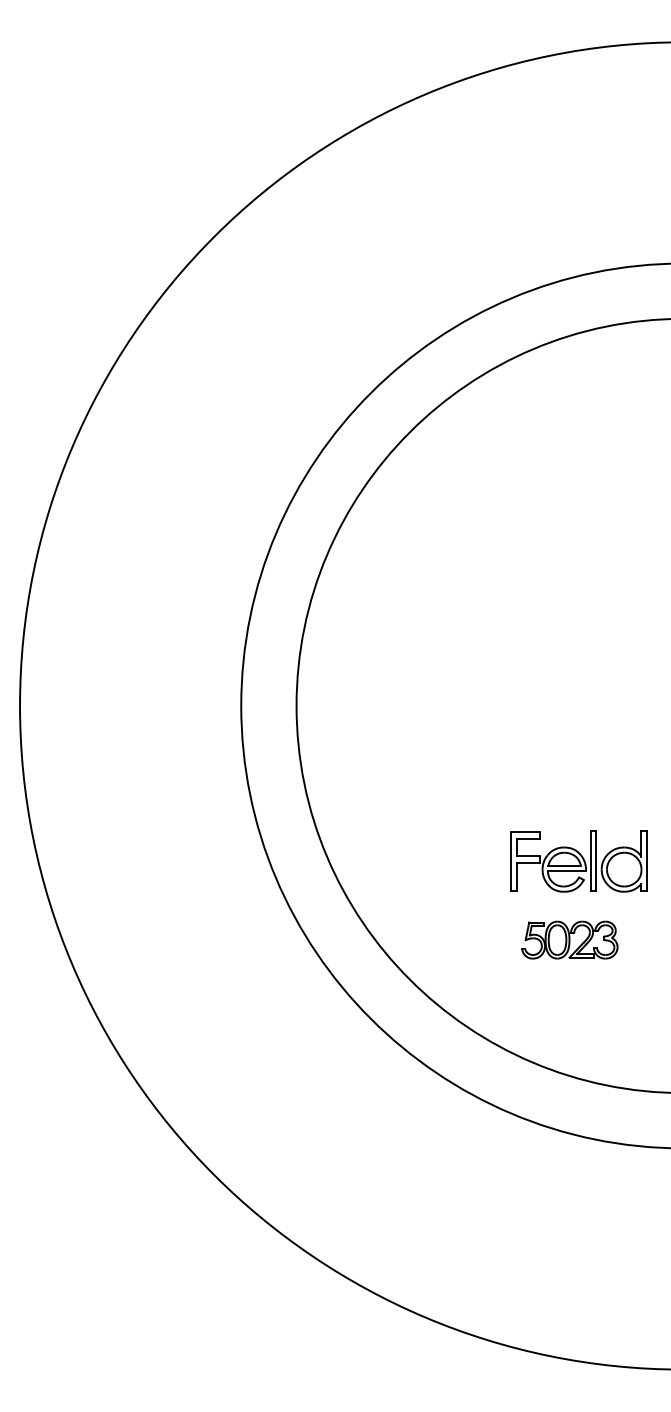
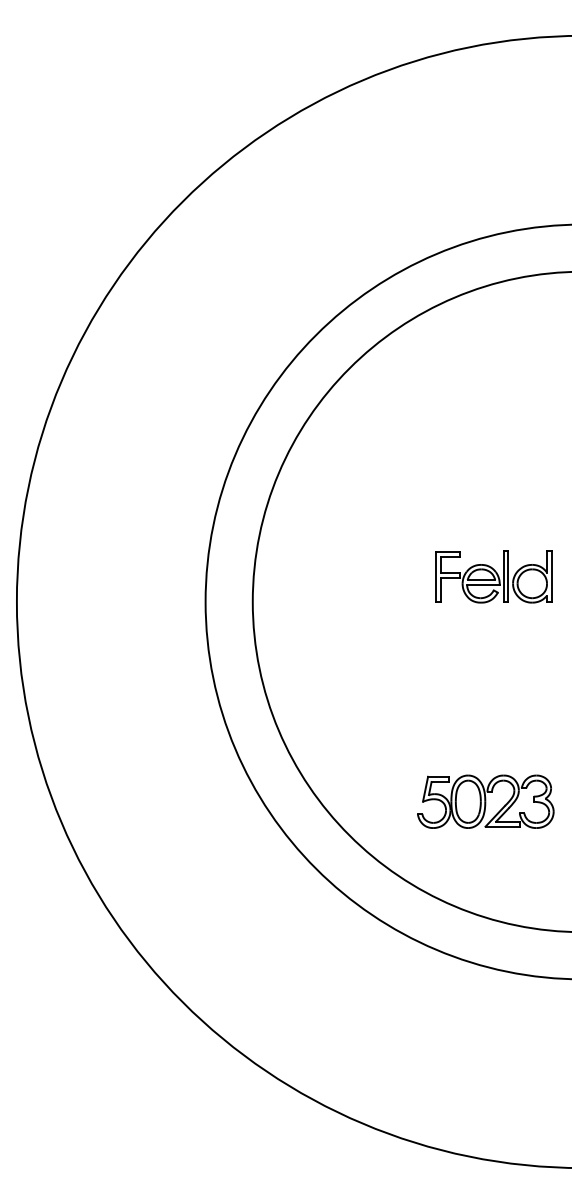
part: (578, 861) -> (493, 576), moved
part: (569, 939) -> (485, 801), size x1.67

